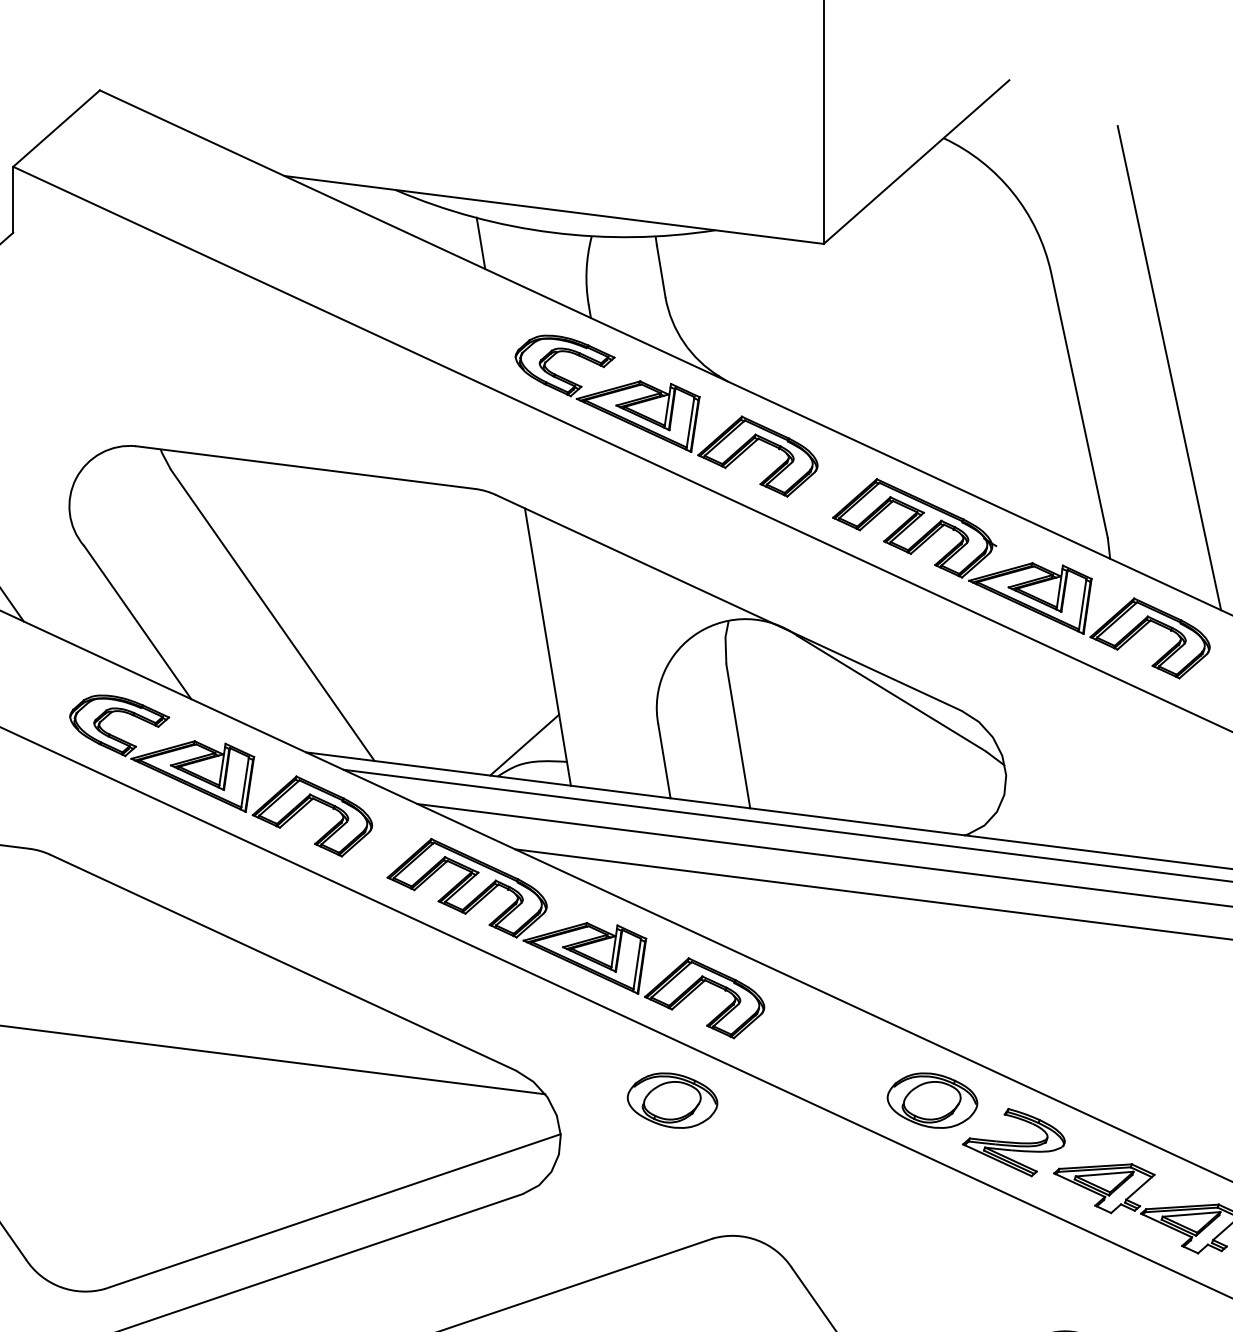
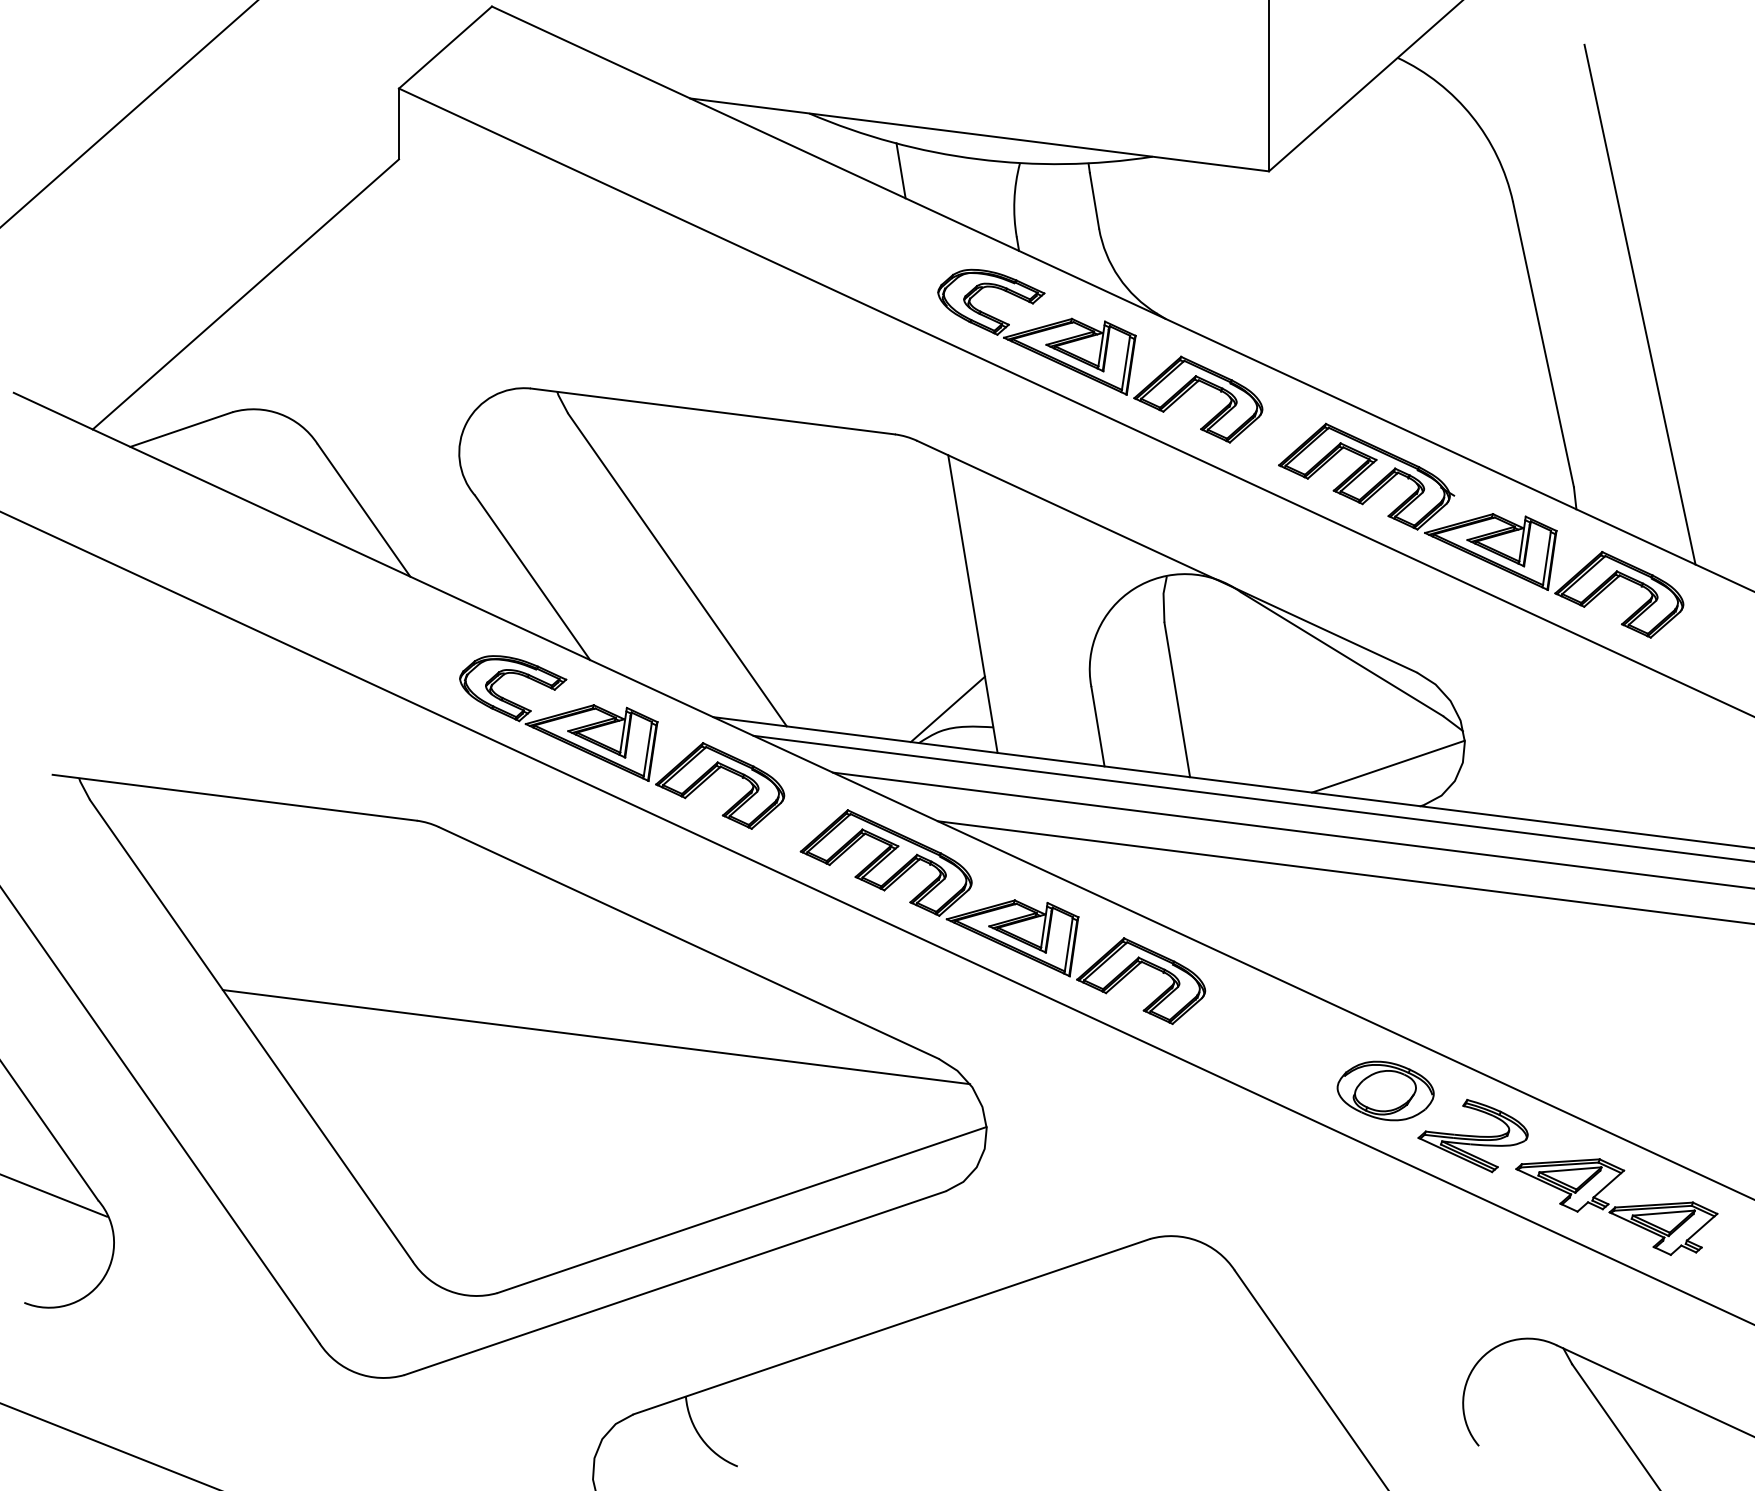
line: (935, 798) -> (1388, 766), added
part: (672, 1100) -> (1106, 1090), removed

